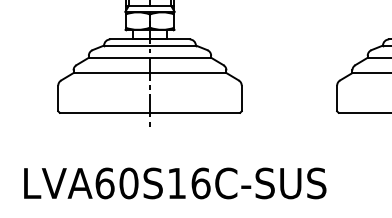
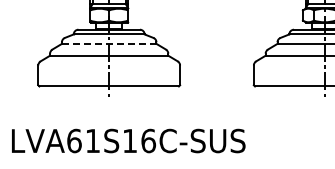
line: (150, 57) -> (109, 43), solid -> dashed
text: (128, 182) -> (92, 140), LVA60S16C-SUS -> LVA61S16C-SUS

